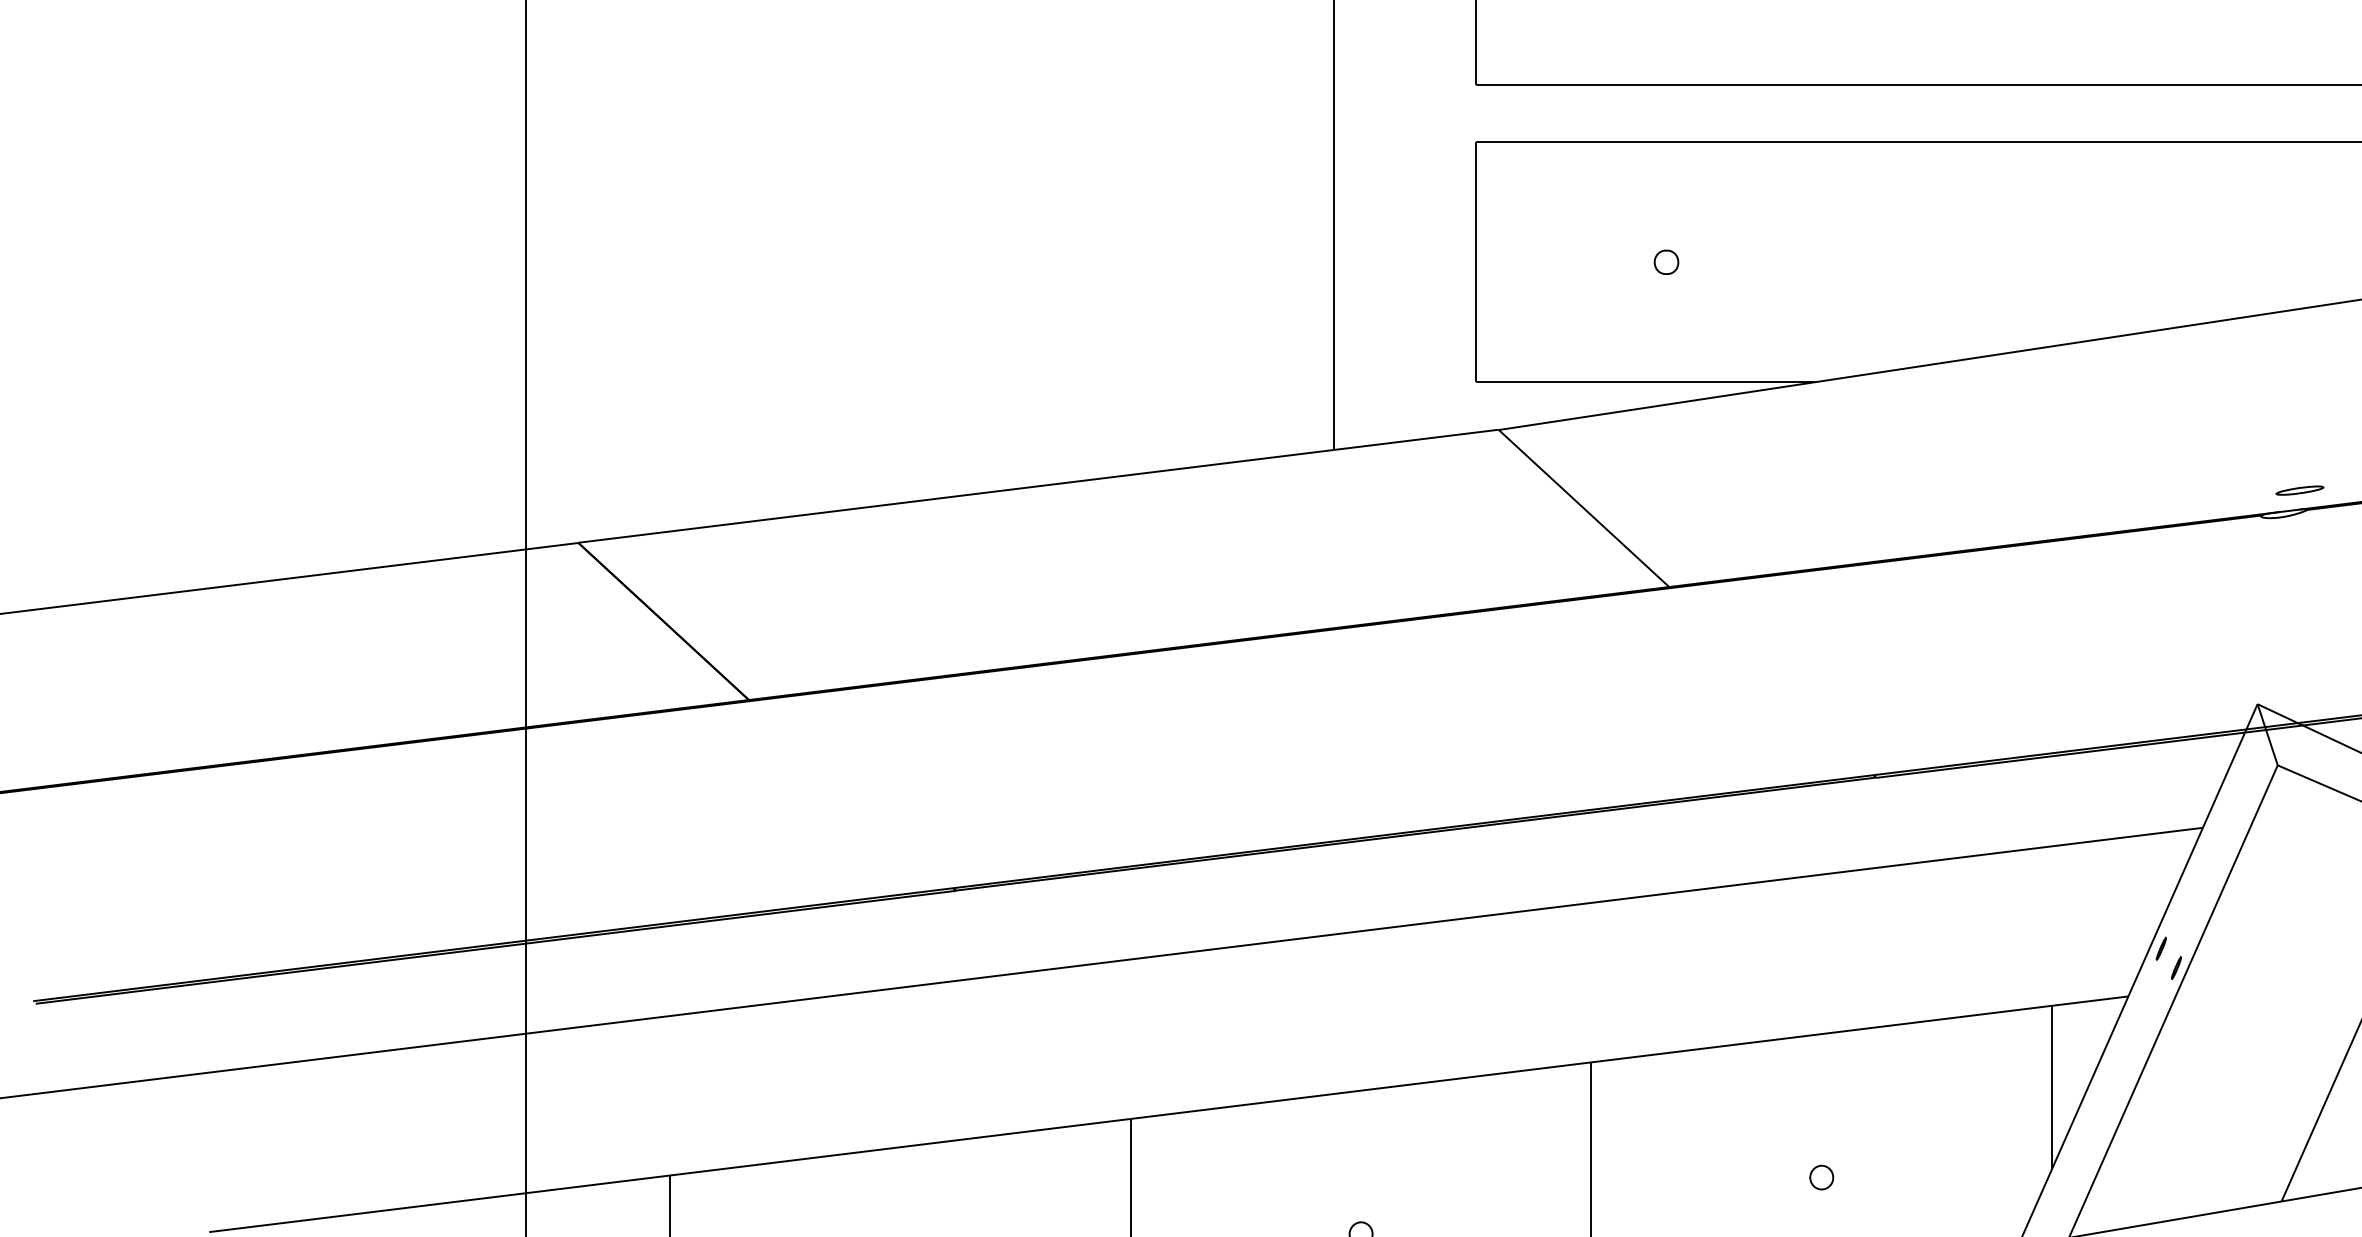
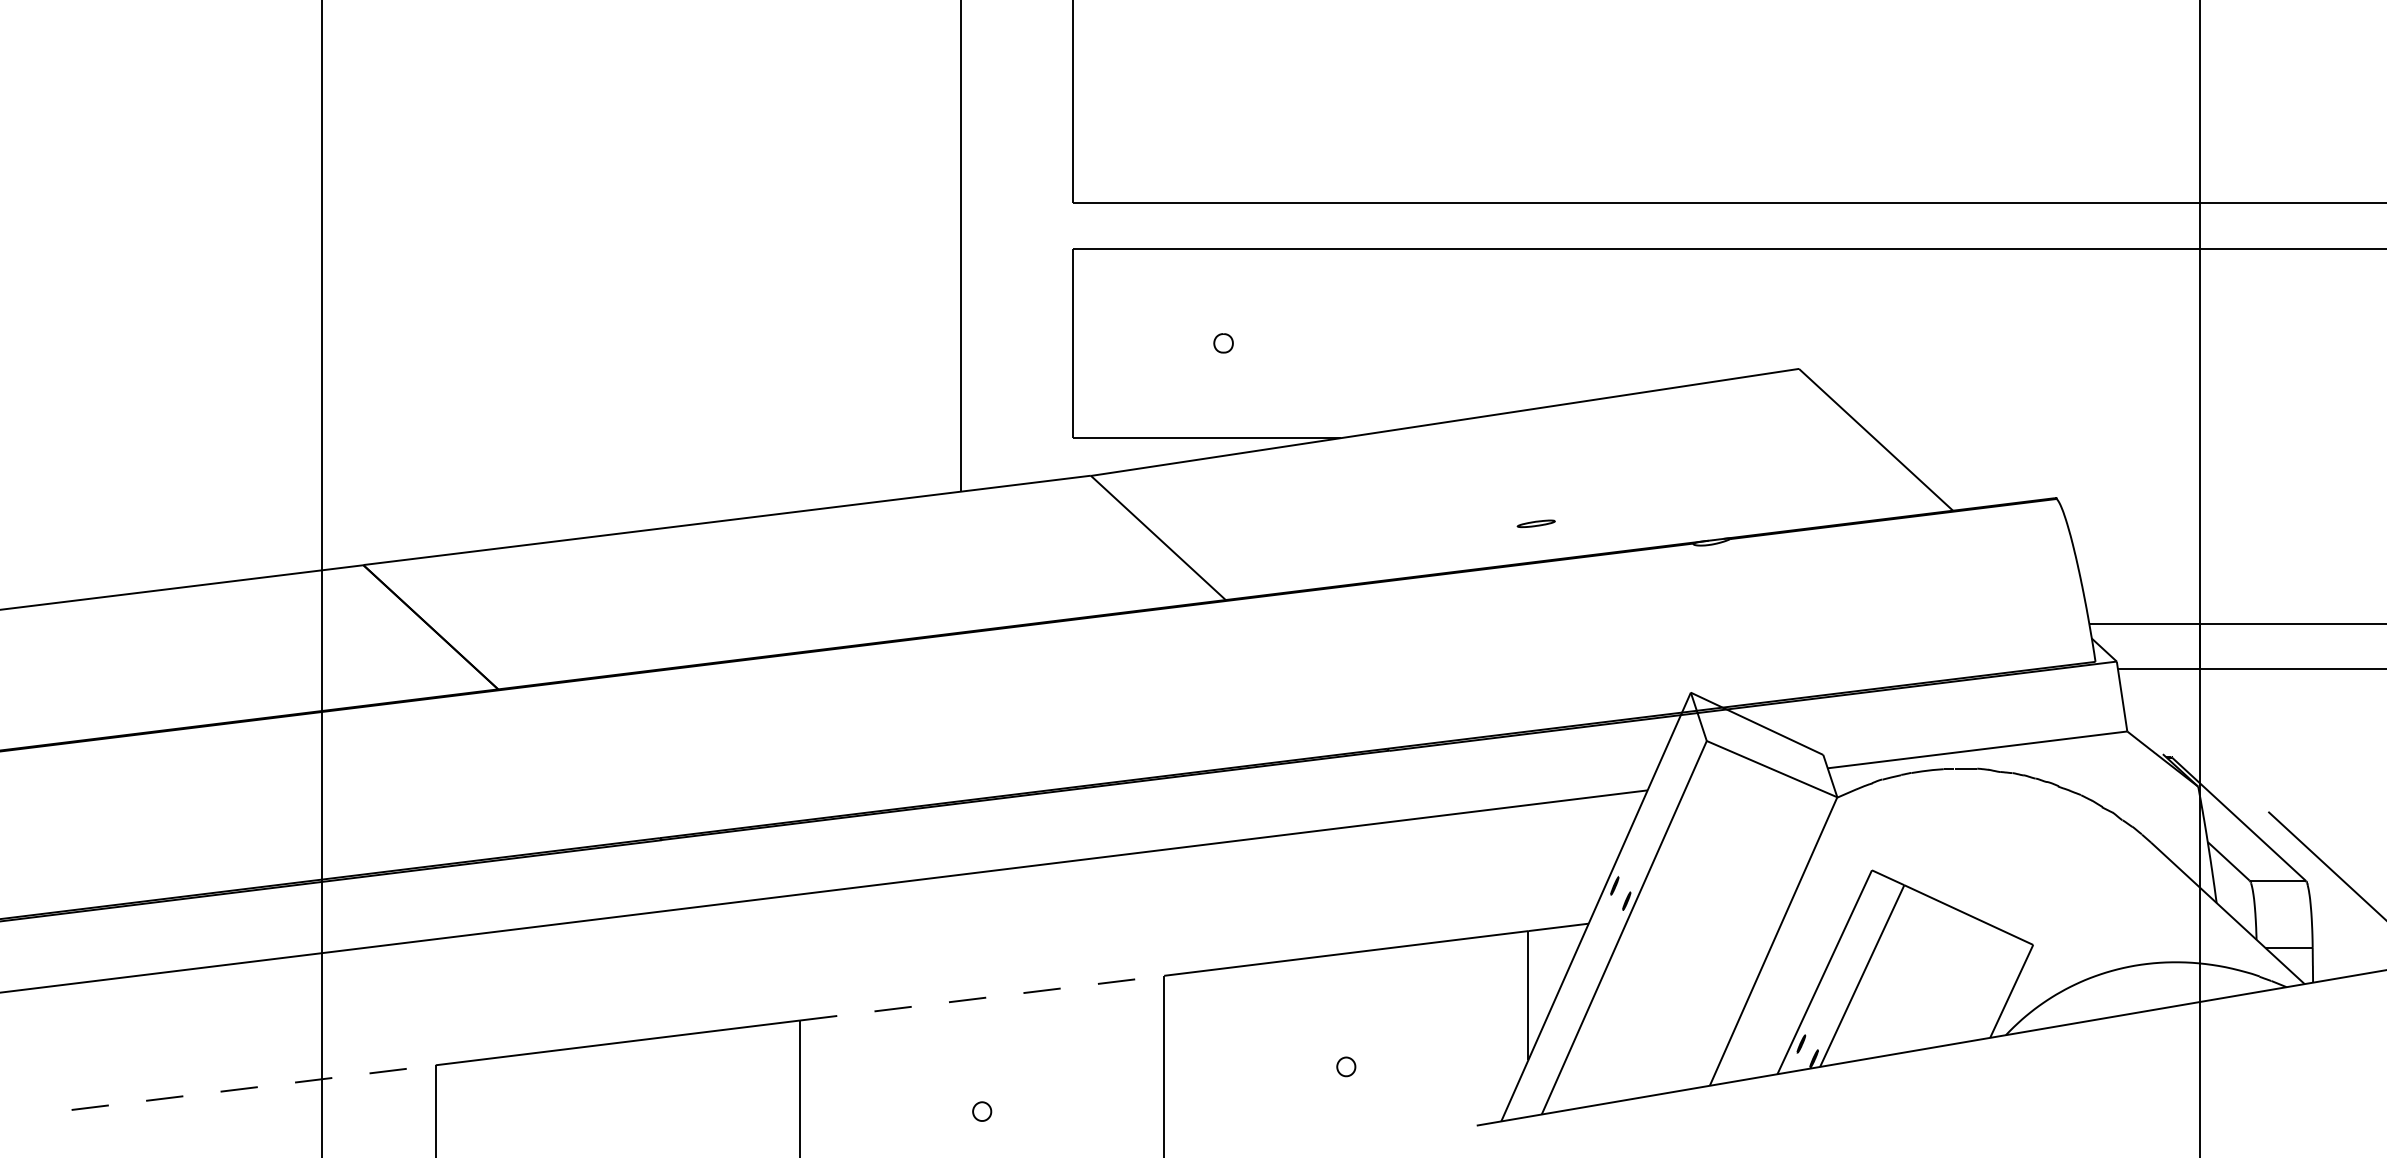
part: (2298, 490) -> (1535, 523), moved
line: (1361, 1091) -> (982, 998), solid -> dashed
line: (440, 1203) -> (254, 1087), solid -> dashed

